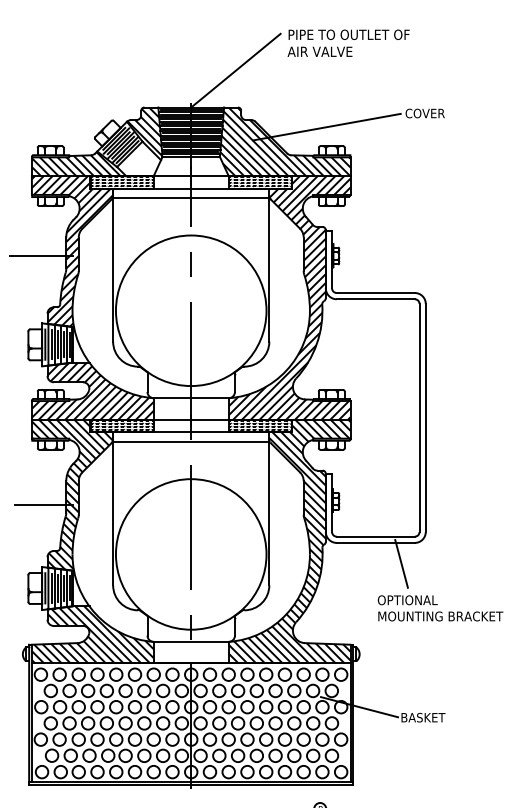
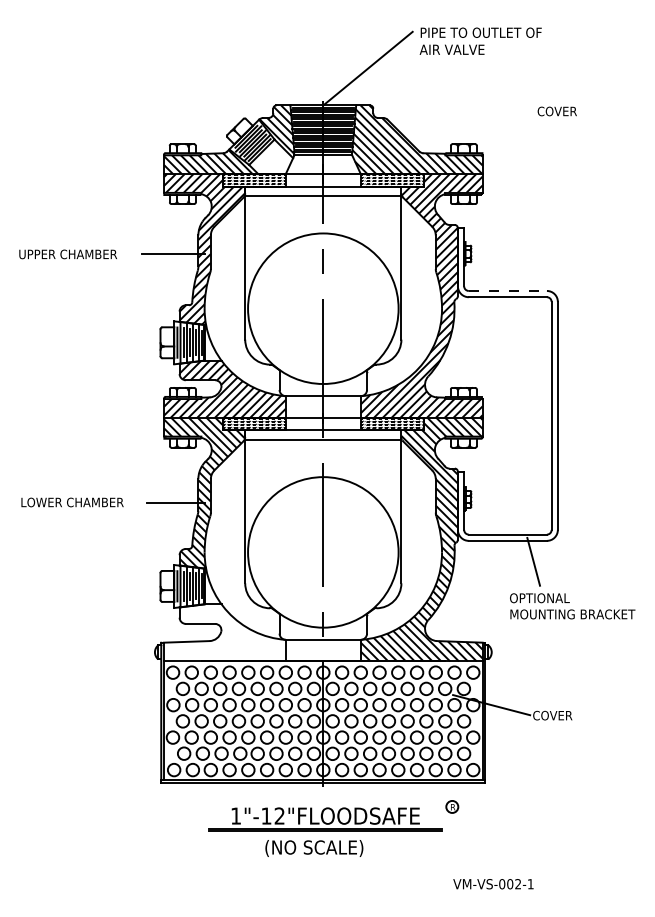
line: (326, 126) -> (458, 124), removed
line: (376, 292) -> (508, 290), solid -> dashed
hatch: (92, 634) -> (224, 632), removed
text: (423, 717) -> (555, 715), BASKET -> COVER

